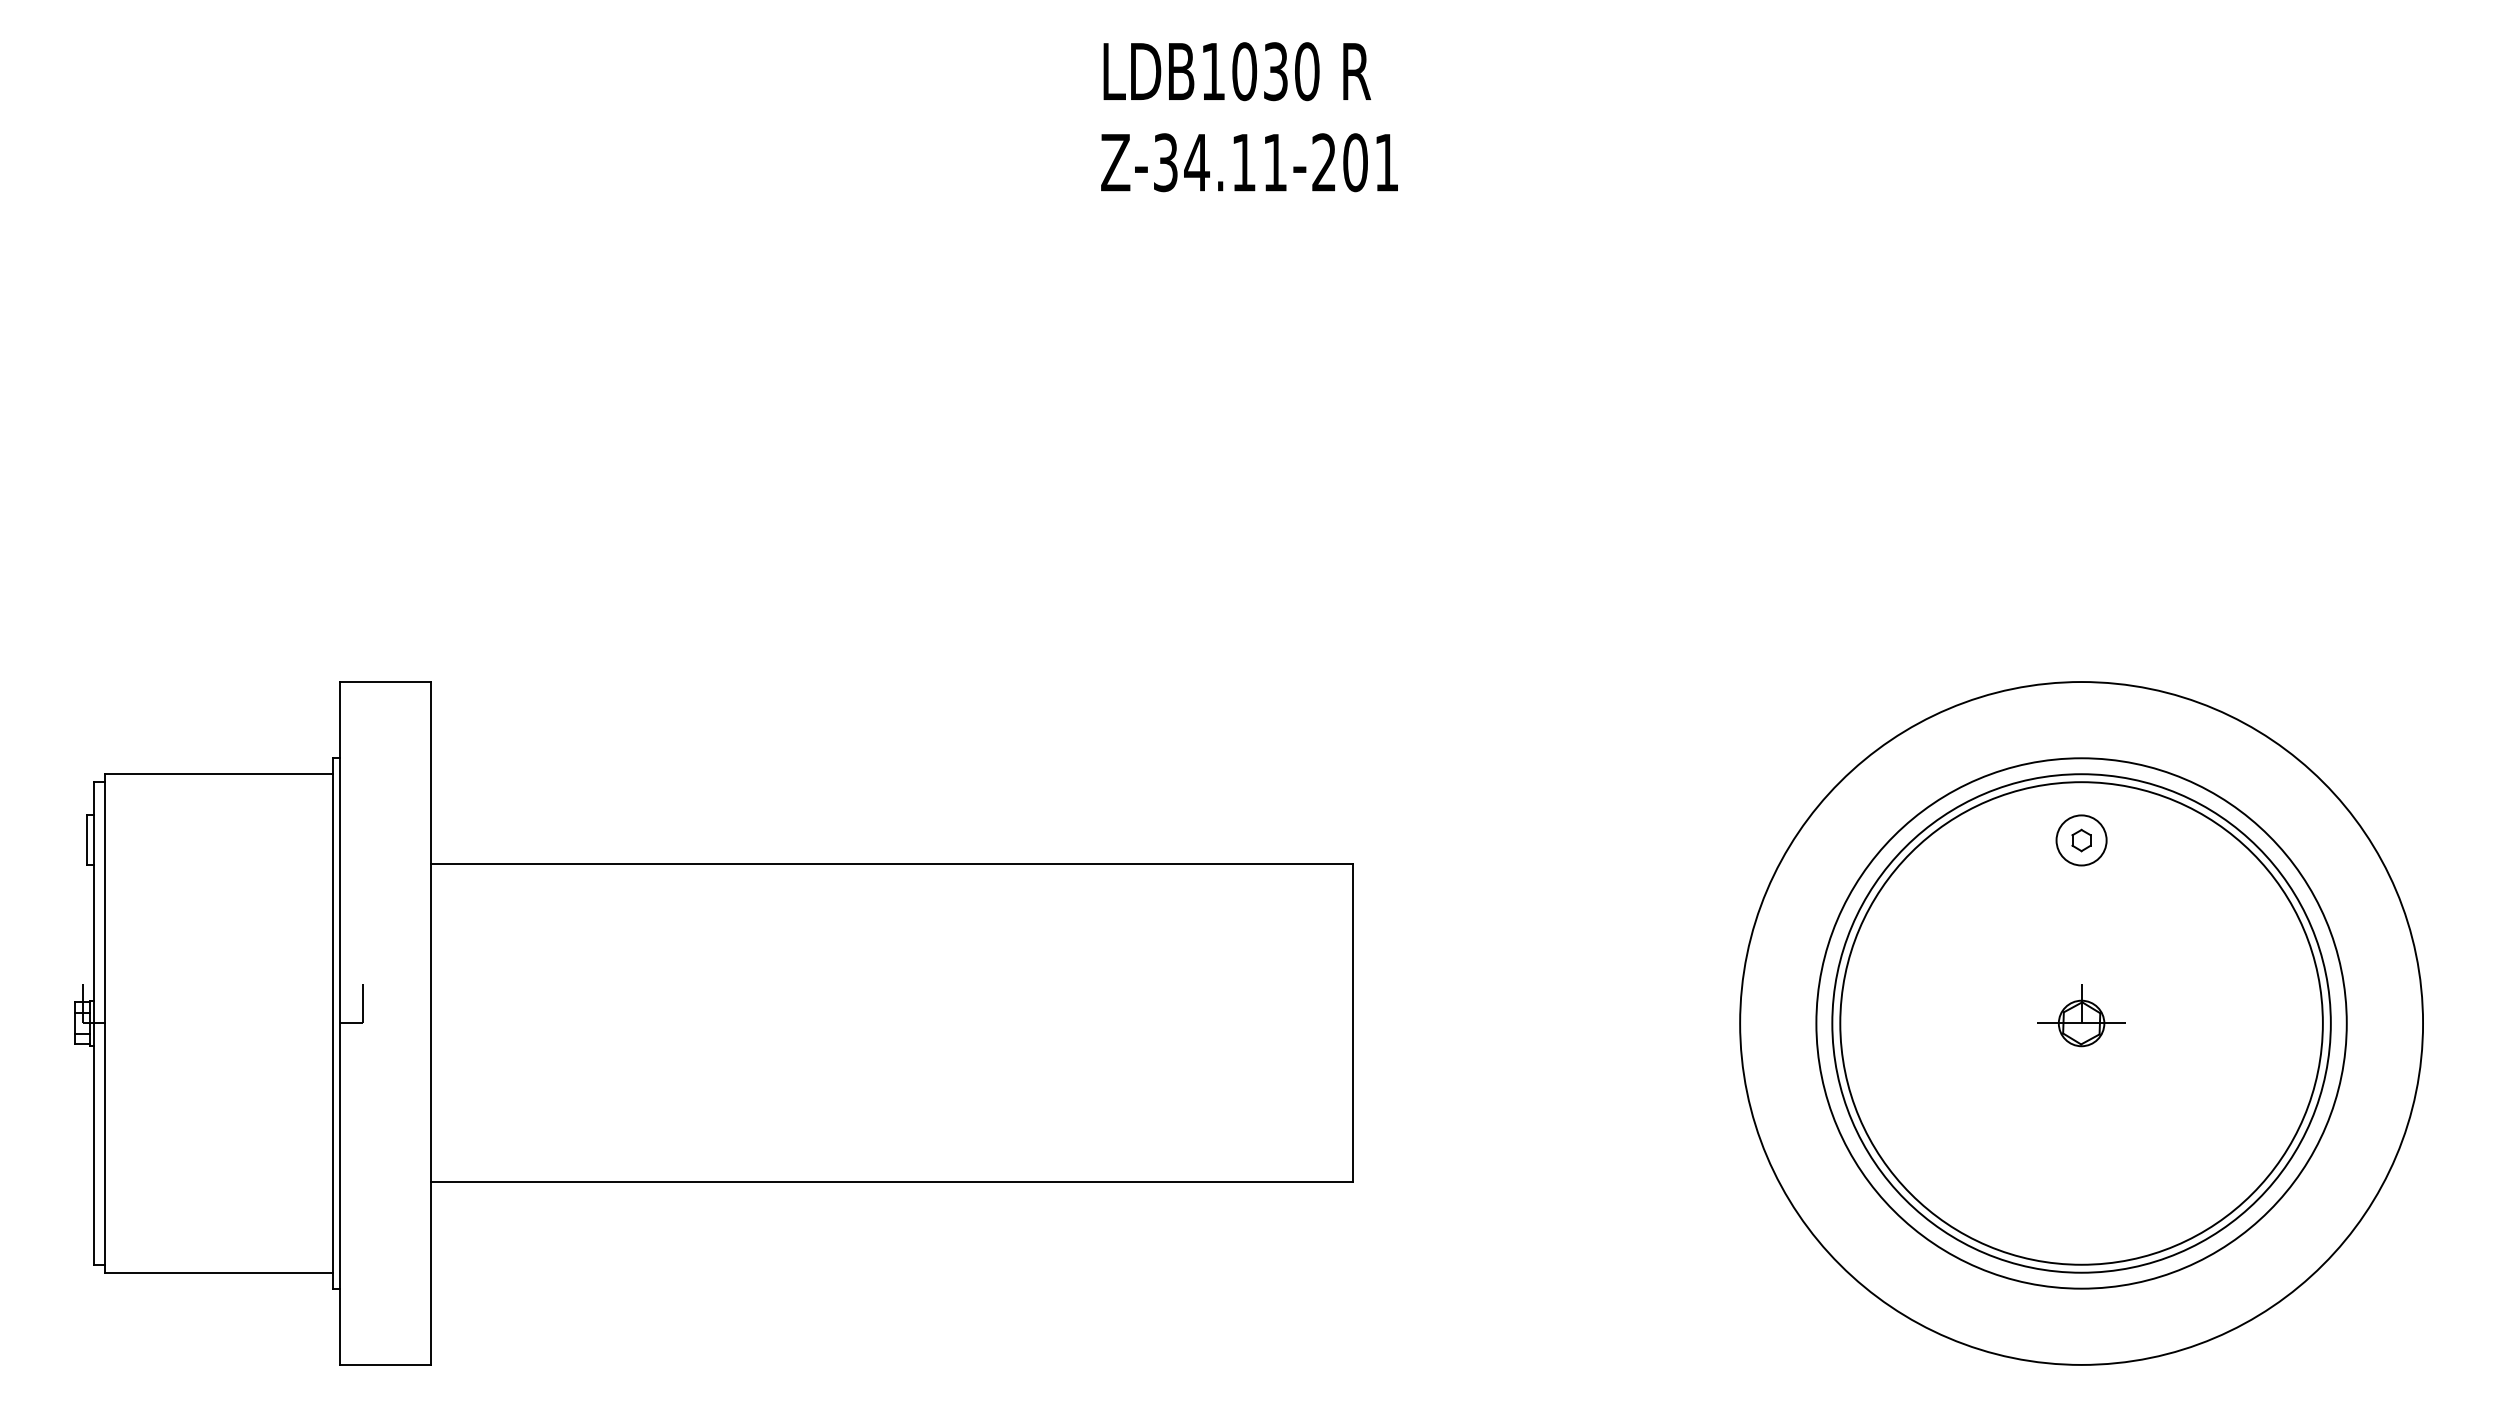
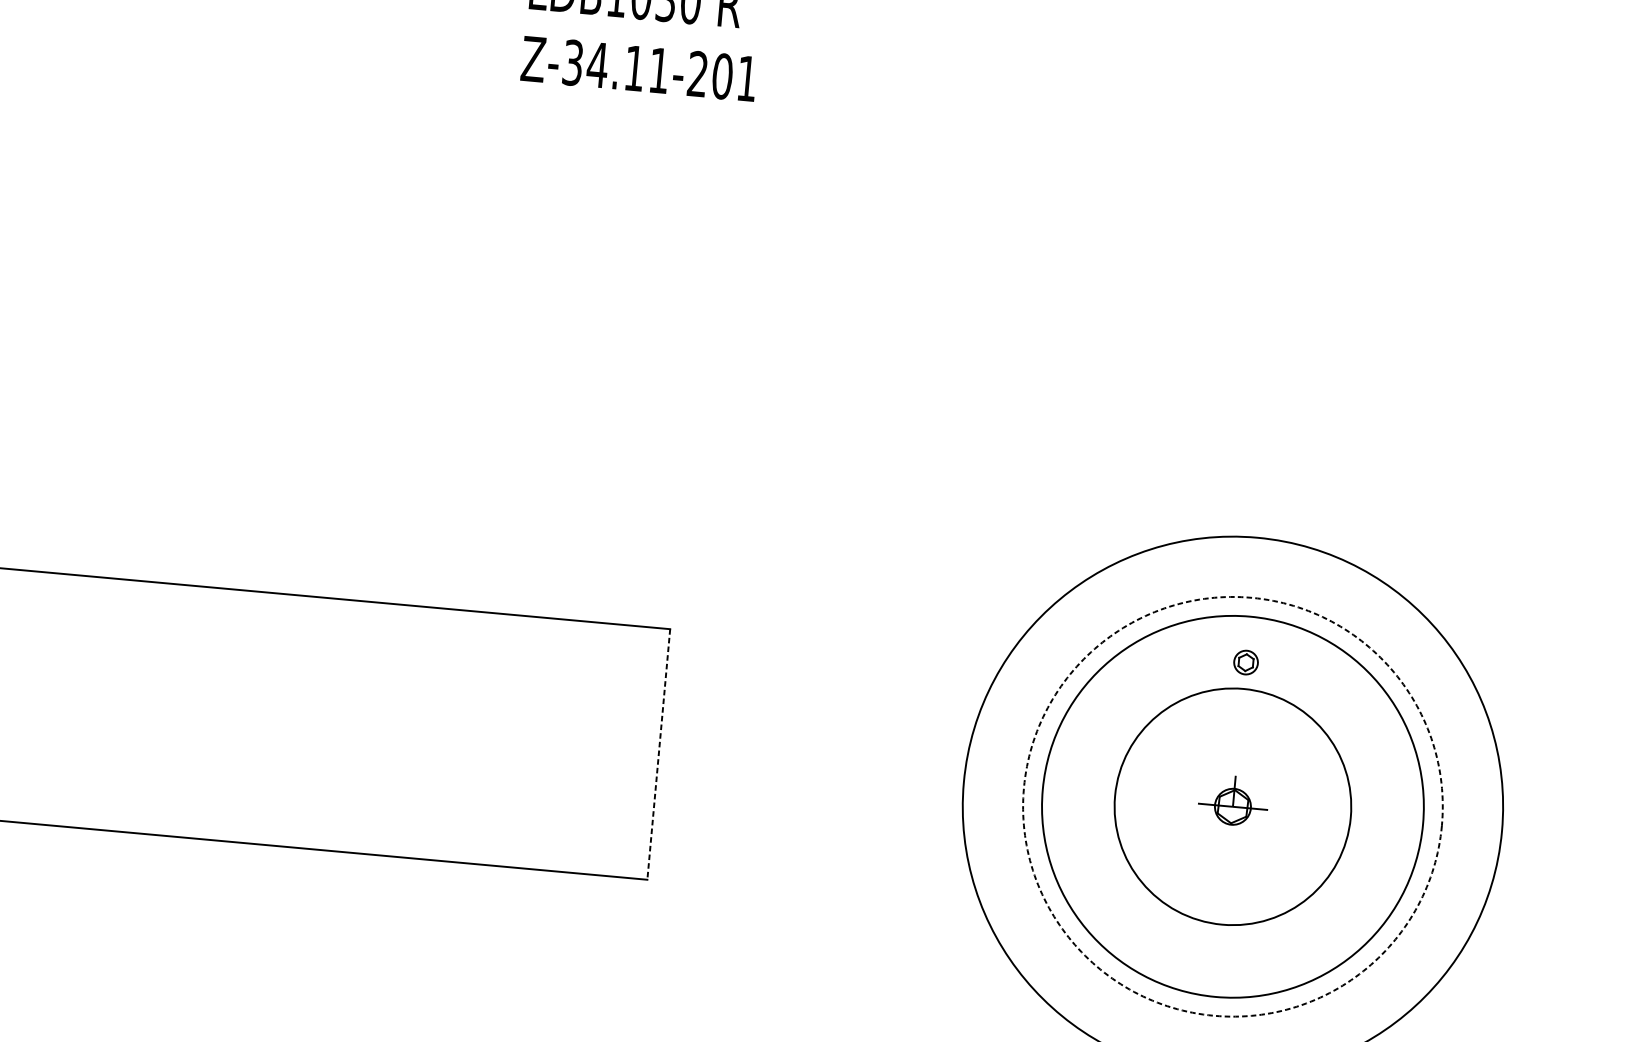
circle: (2081, 840) -> (1245, 662), size x0.6
line: (1352, 1023) -> (658, 754), solid -> dashed
circle: (2081, 1023) -> (1232, 806), size x0.6
circle: (2081, 1023) -> (1232, 806), solid -> dashed

